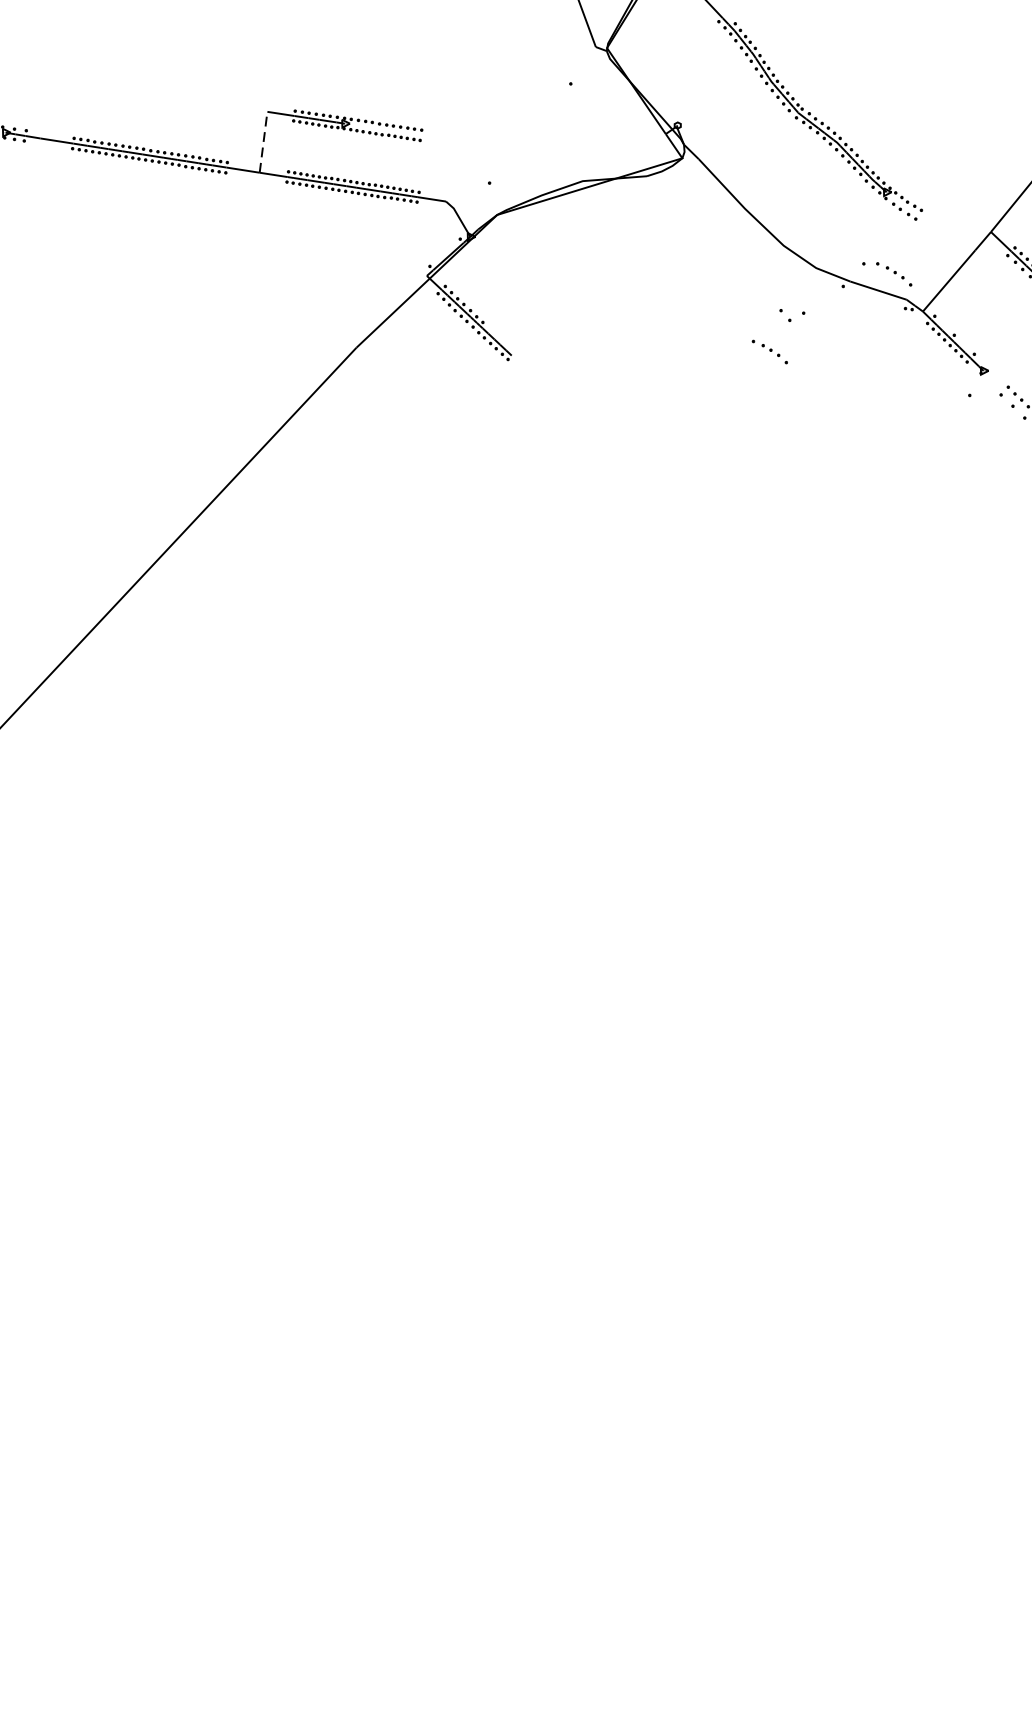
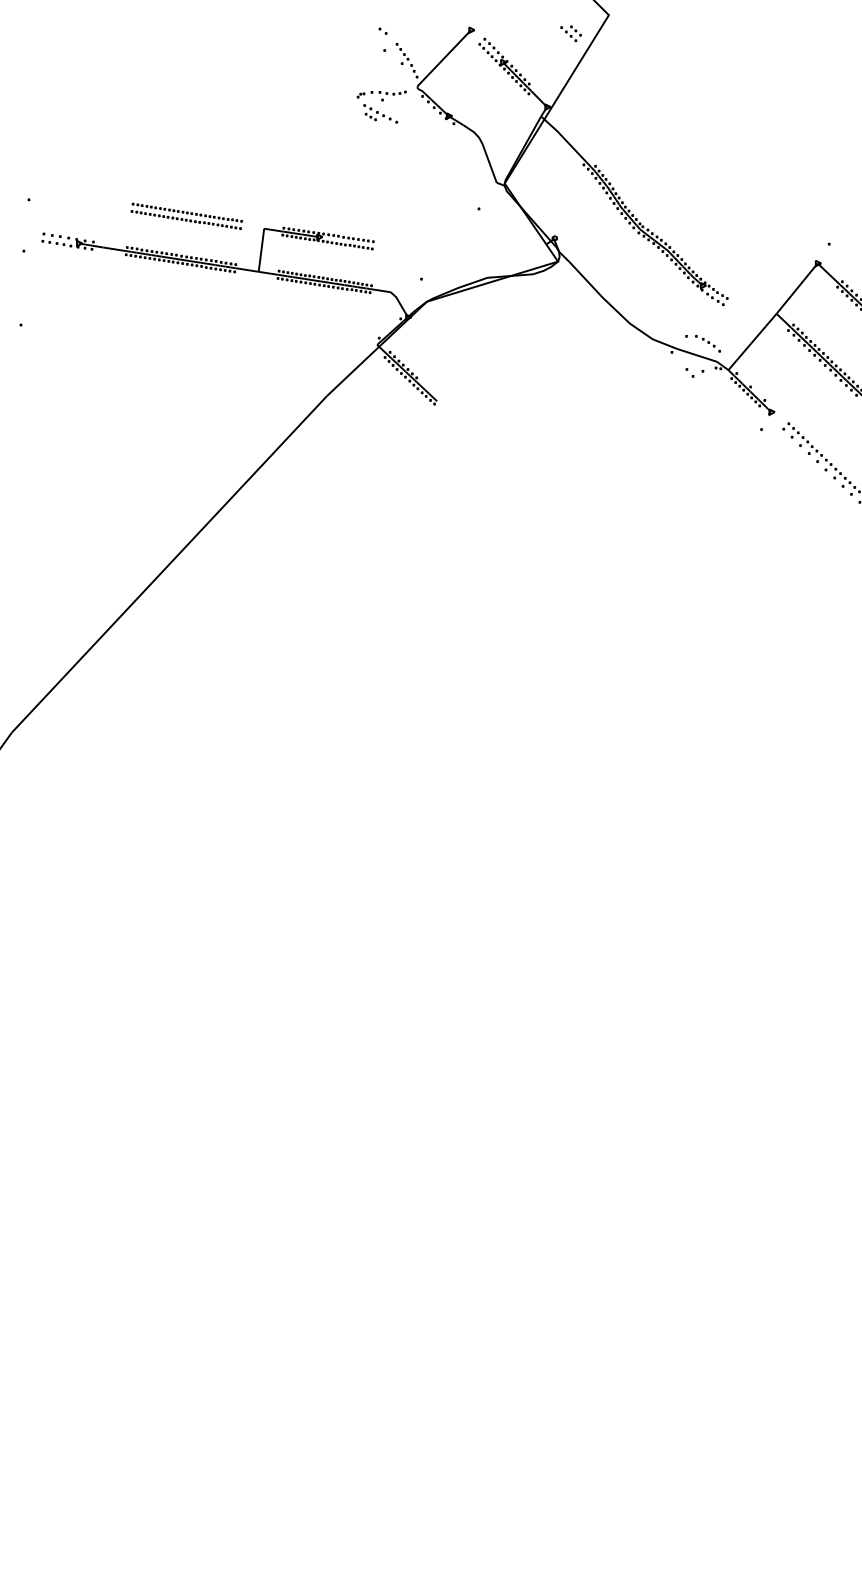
part: (157, 93) -> (186, 215), added
line: (263, 142) -> (261, 250), dashed -> solid
part: (791, 314) -> (694, 372), moved
part: (769, 351) -> (619, 398), removed

